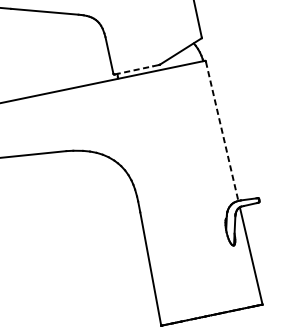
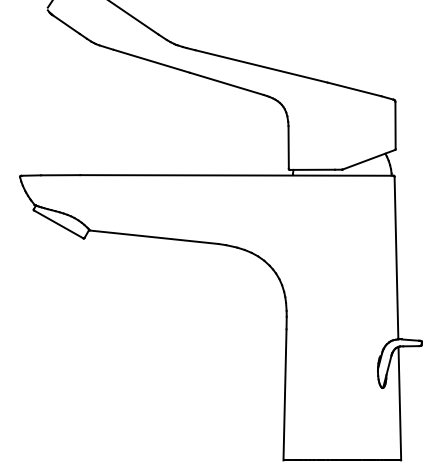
line: (134, 69) -> (313, 169), dashed -> solid
line: (222, 131) -> (396, 258), dashed -> solid

